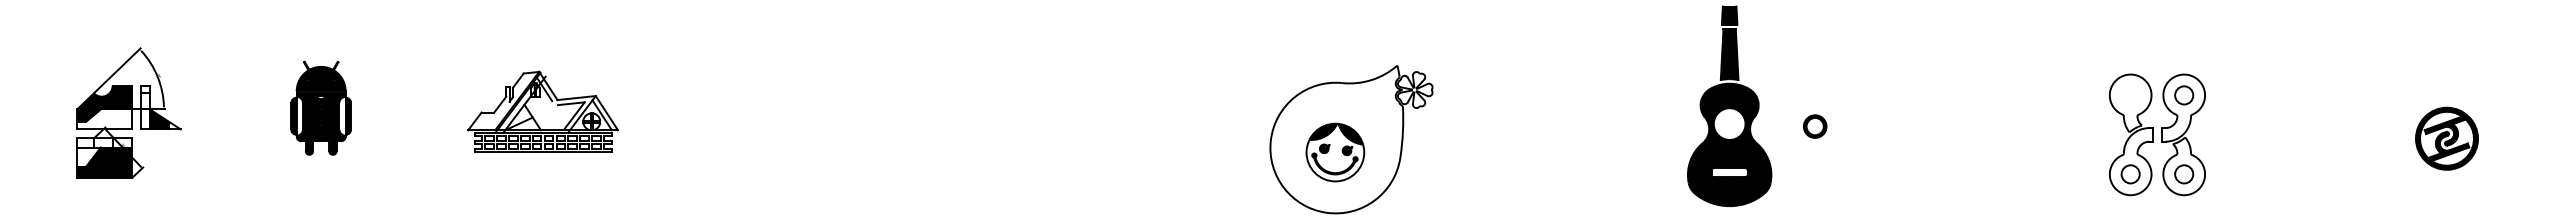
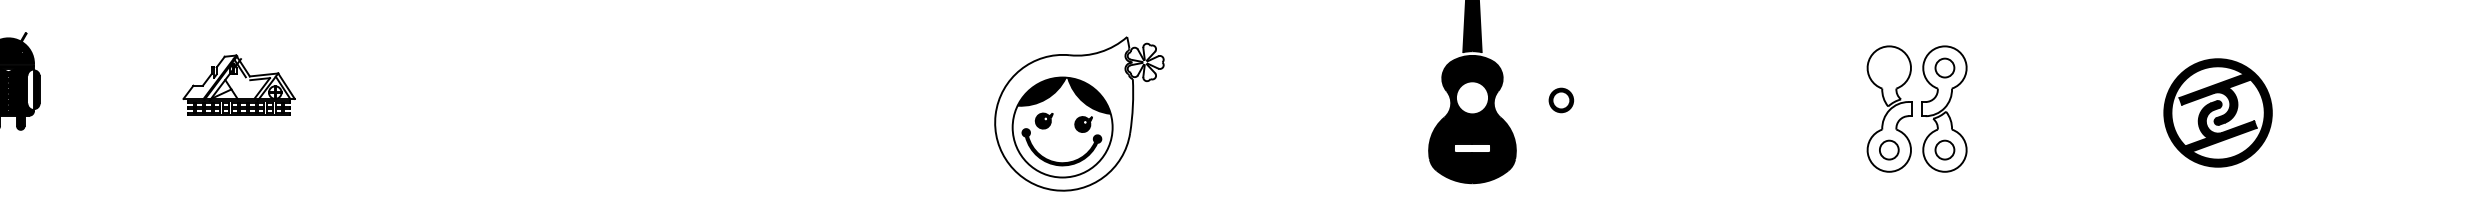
part: (542, 111) -> (238, 84), size x0.71
part: (2446, 138) -> (2217, 112), size x1.67
part: (1335, 152) -> (1062, 127), size x1.67

